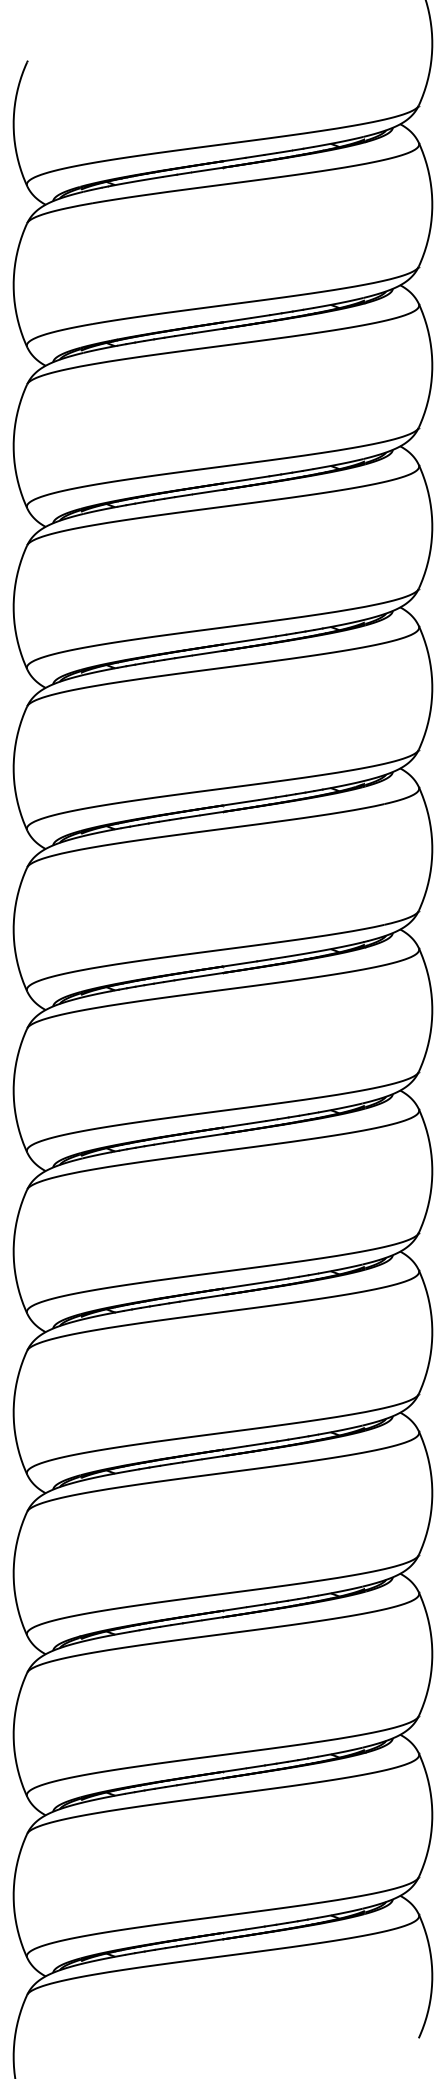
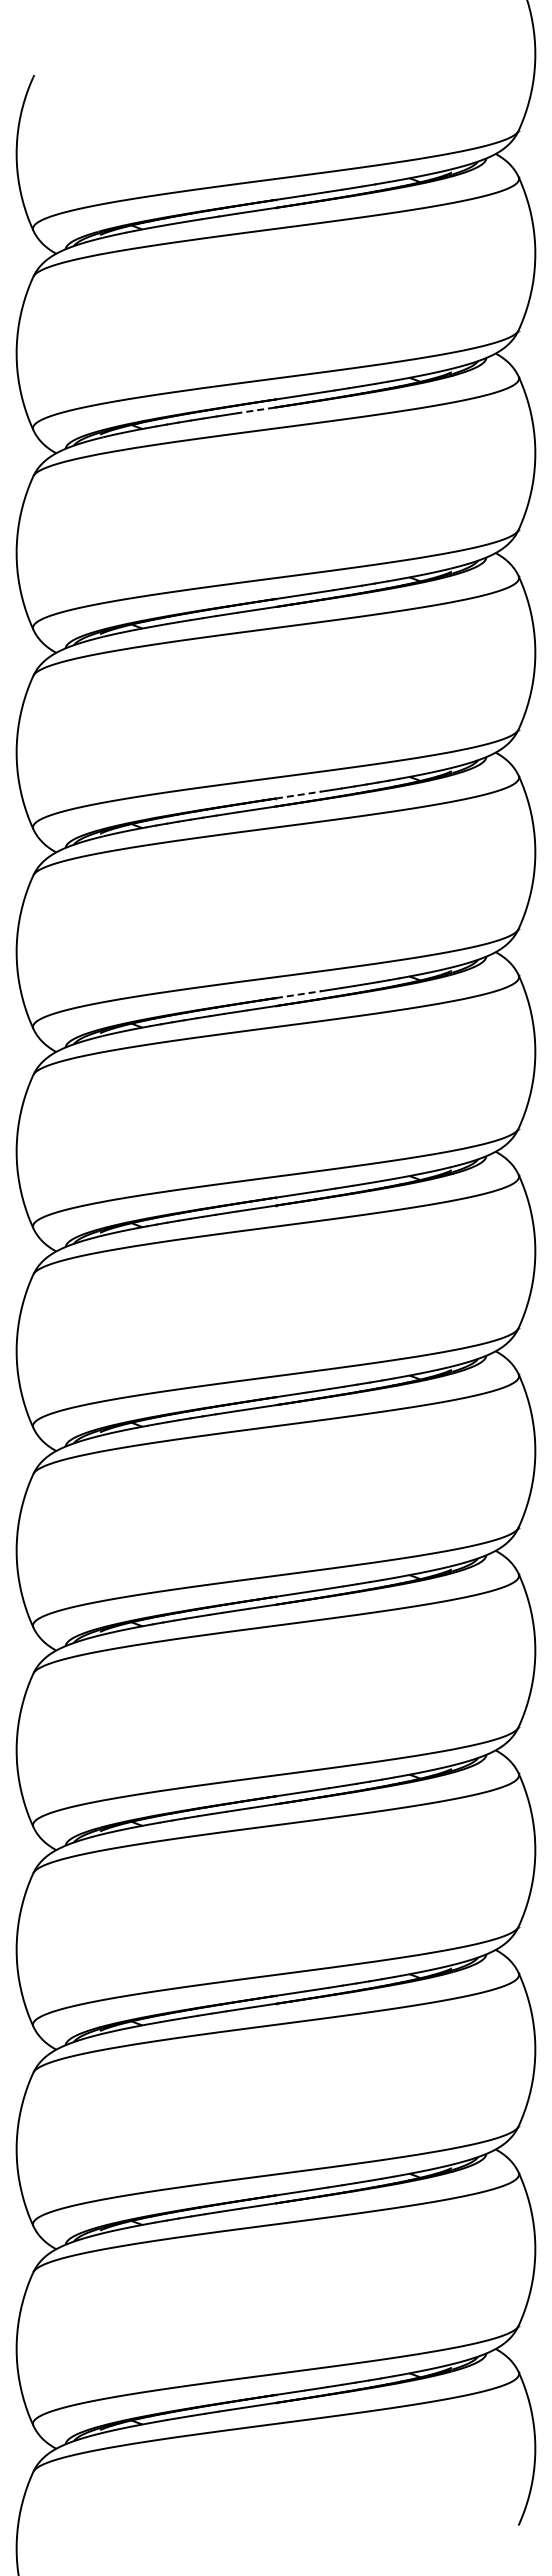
line: (207, 331) -> (256, 410), solid -> dashed
line: (240, 642) -> (297, 795), solid -> dashed
line: (240, 802) -> (297, 994), solid -> dashed

